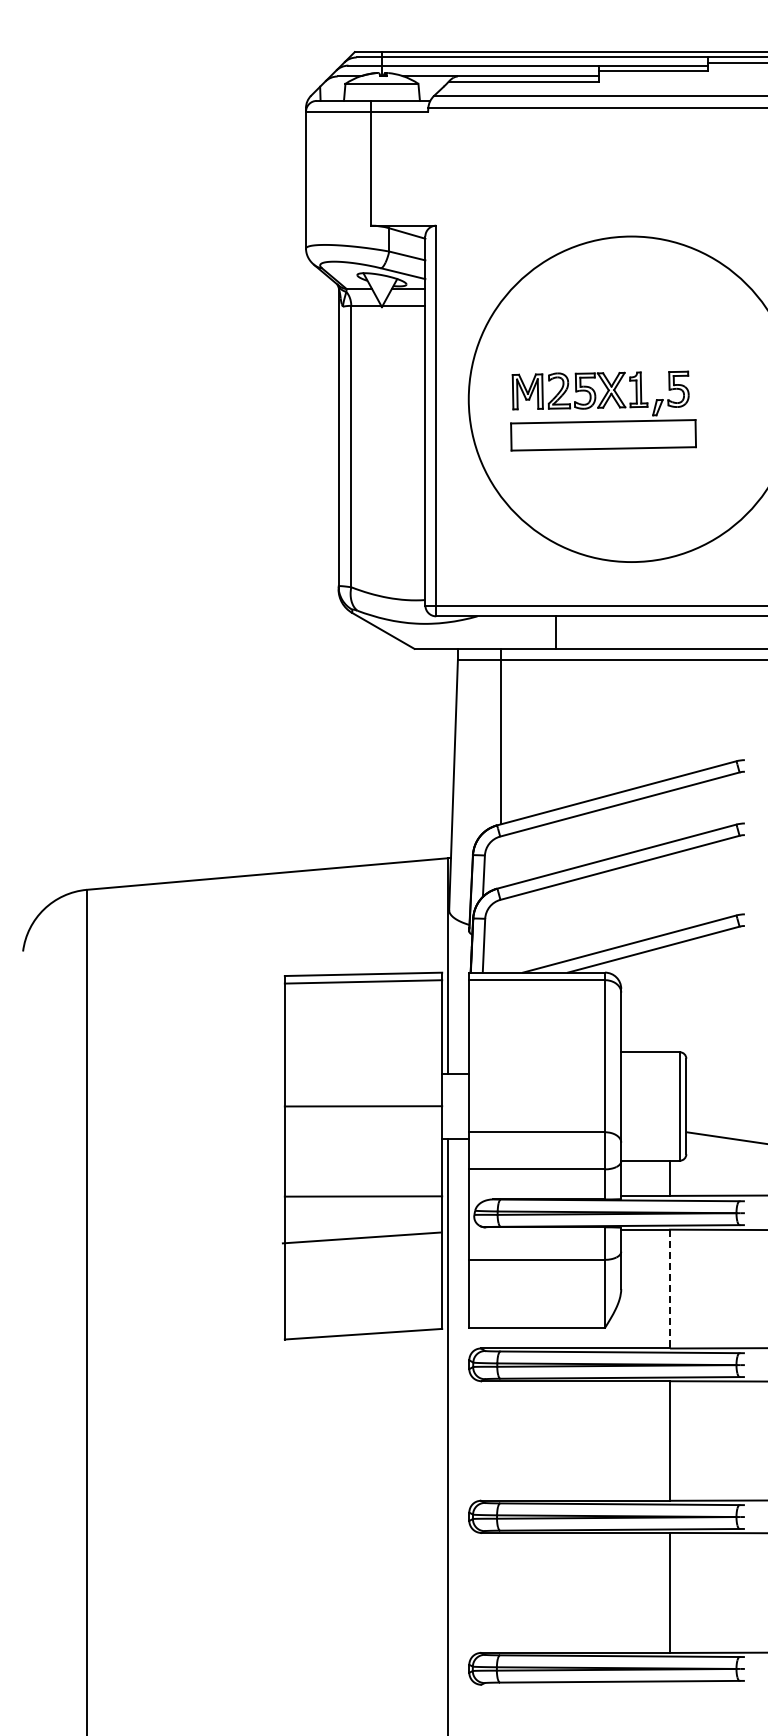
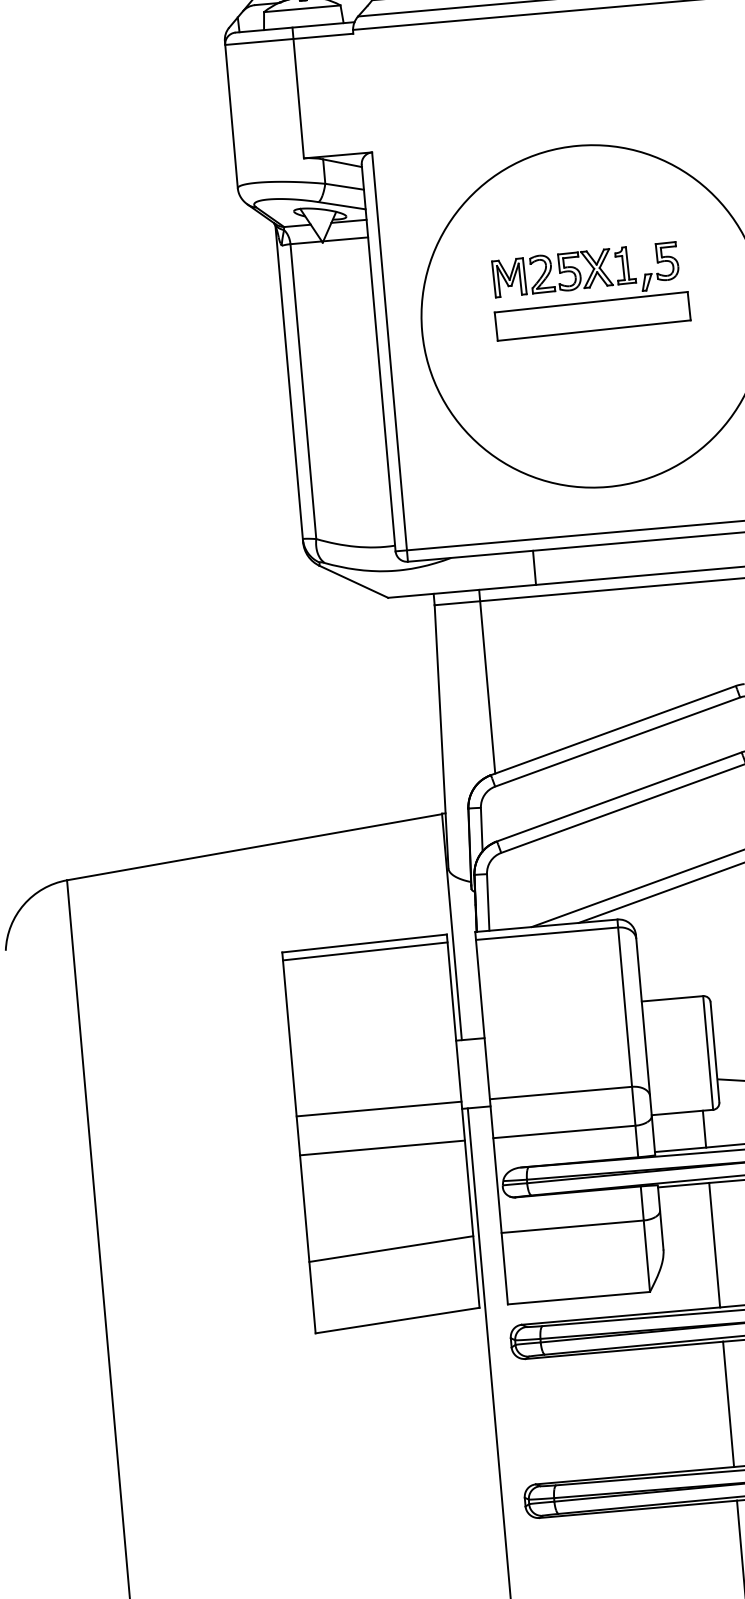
part: (603, 410) -> (590, 290), moved
line: (363, 1106) -> (379, 1109), moved
line: (363, 1196) -> (382, 1147), moved
line: (361, 1237) -> (391, 1248), moved
line: (670, 1289) -> (715, 1245), dashed -> solid

